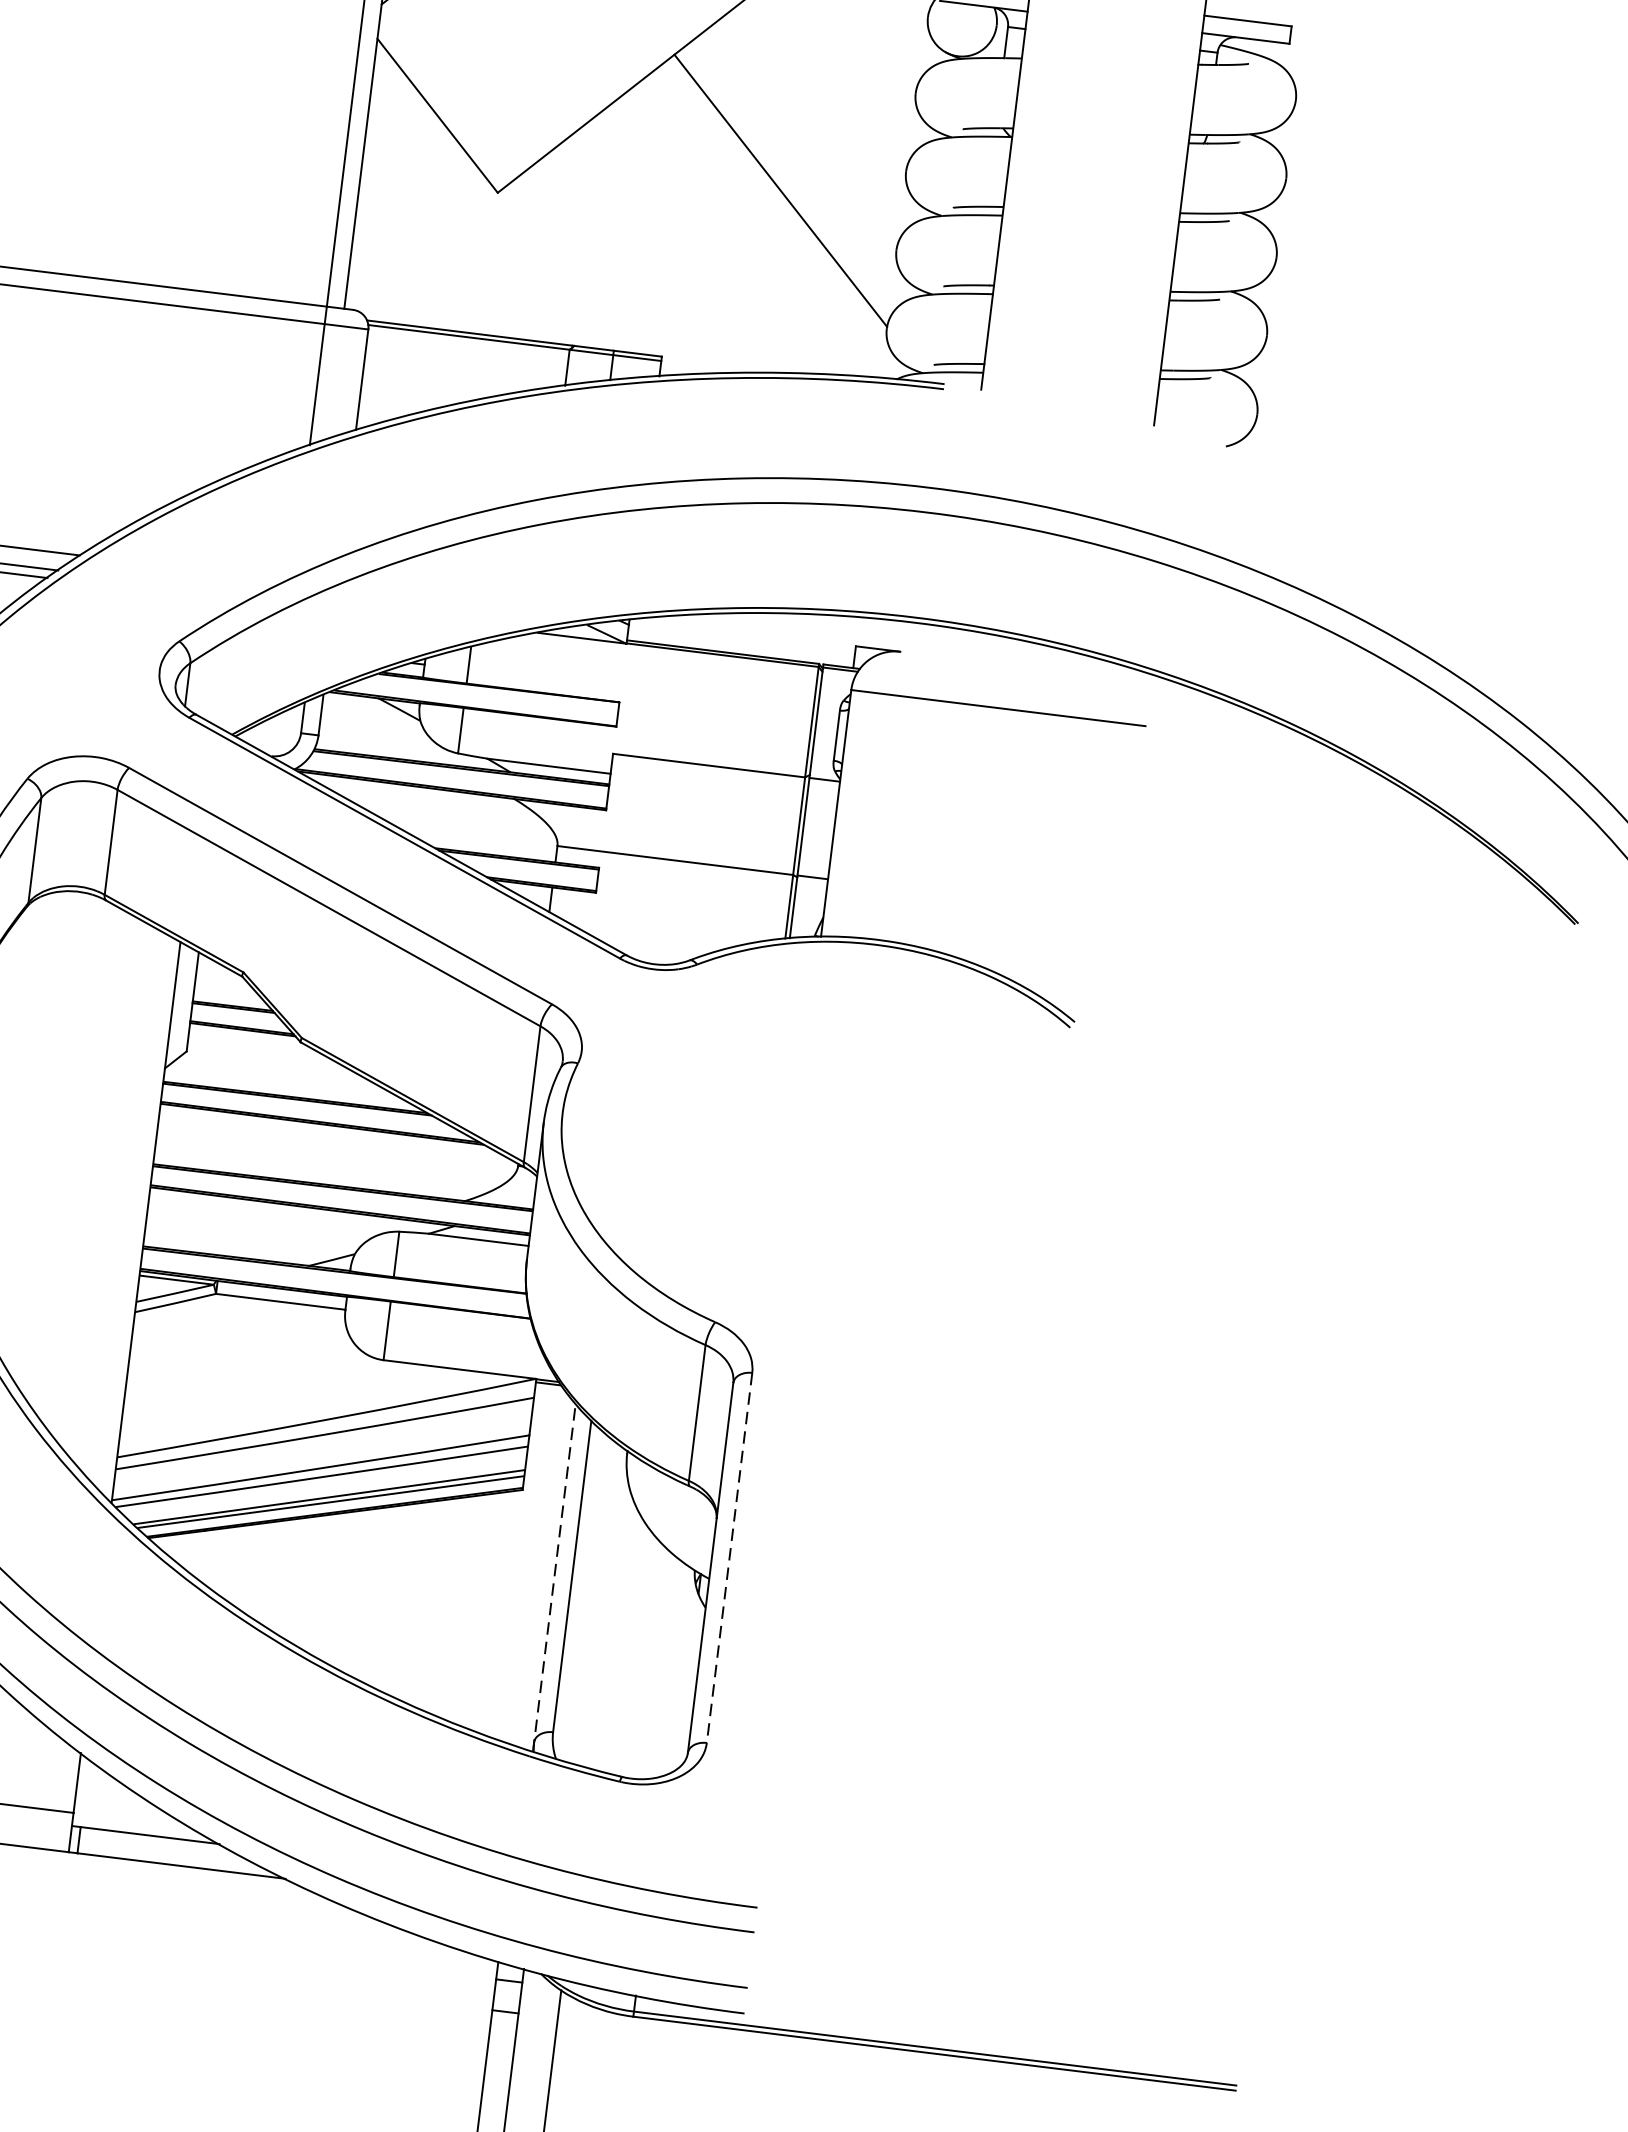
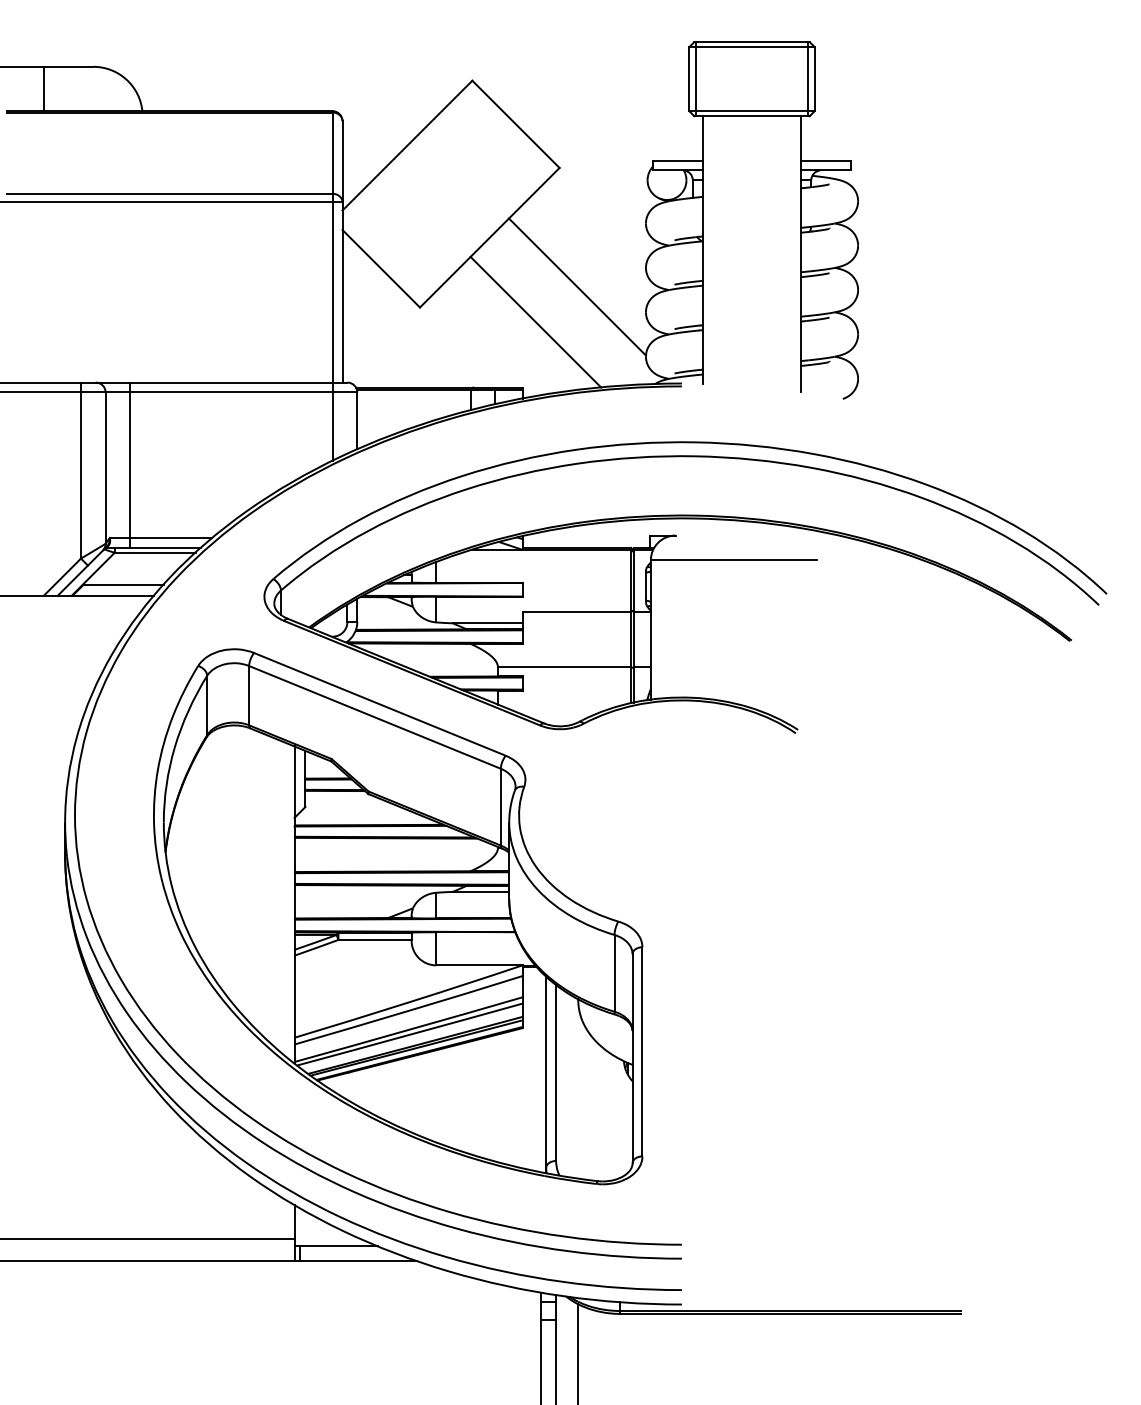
line: (699, 242) -> (535, 321), added
line: (729, 1557) -> (642, 1051), dashed -> solid
line: (554, 1577) -> (546, 1074), dashed -> solid

